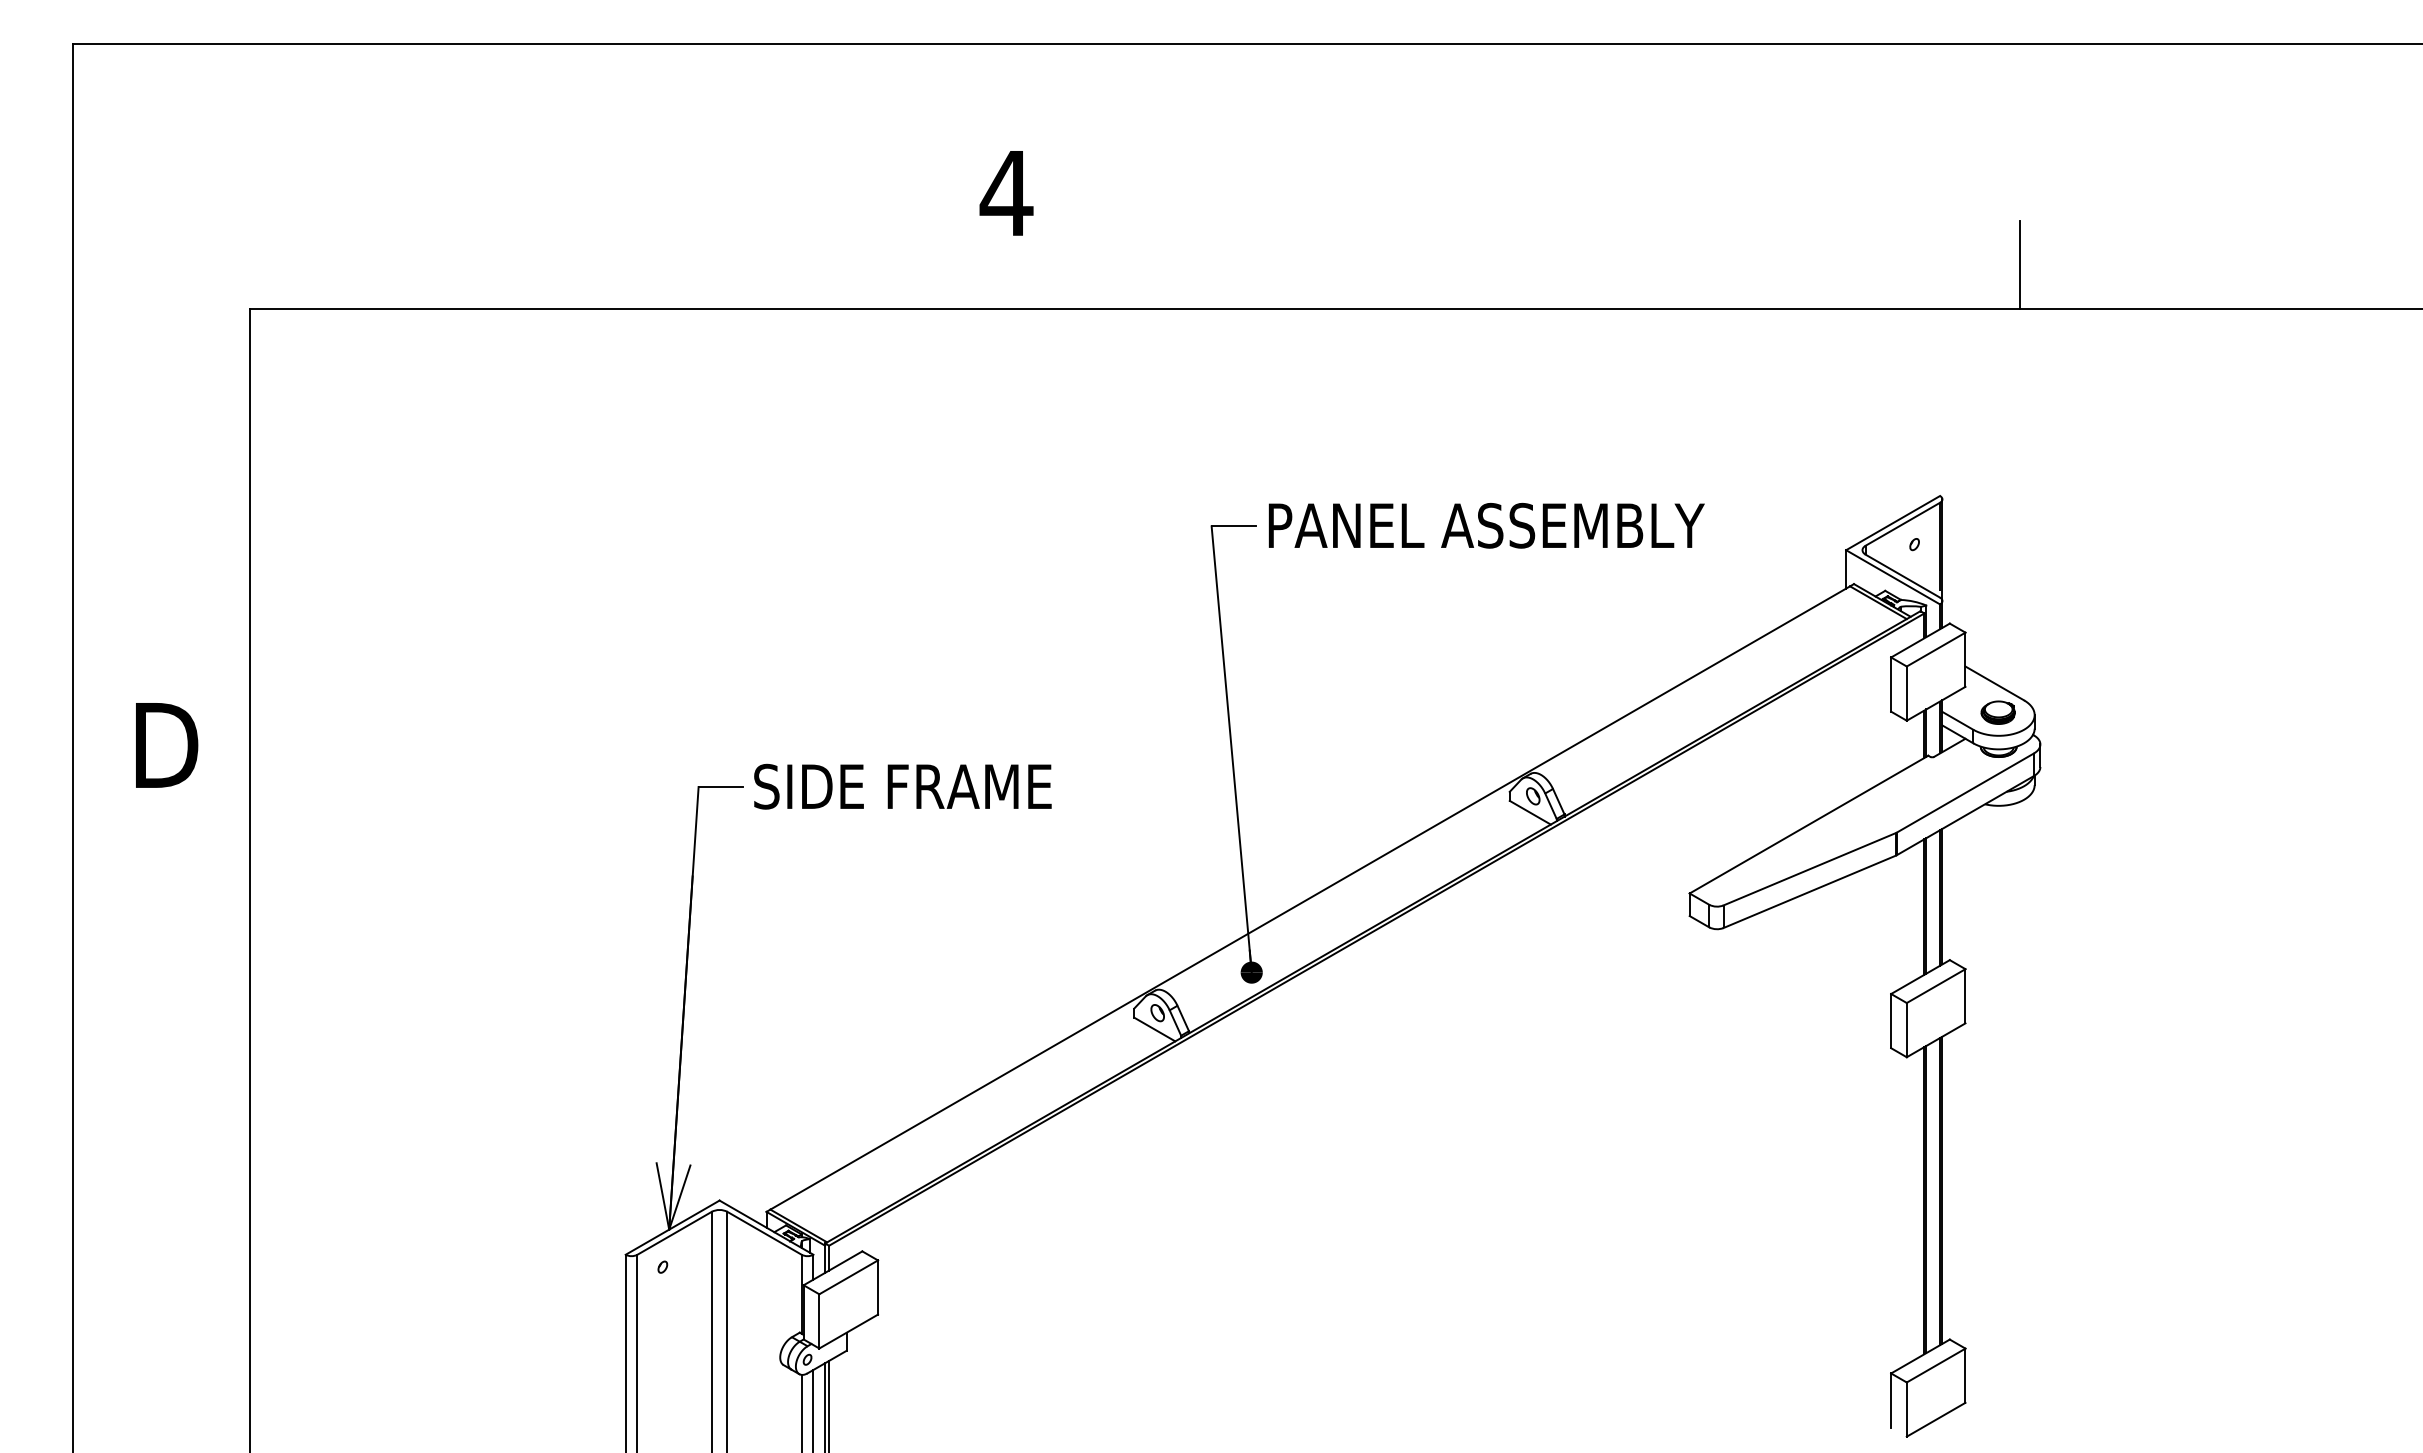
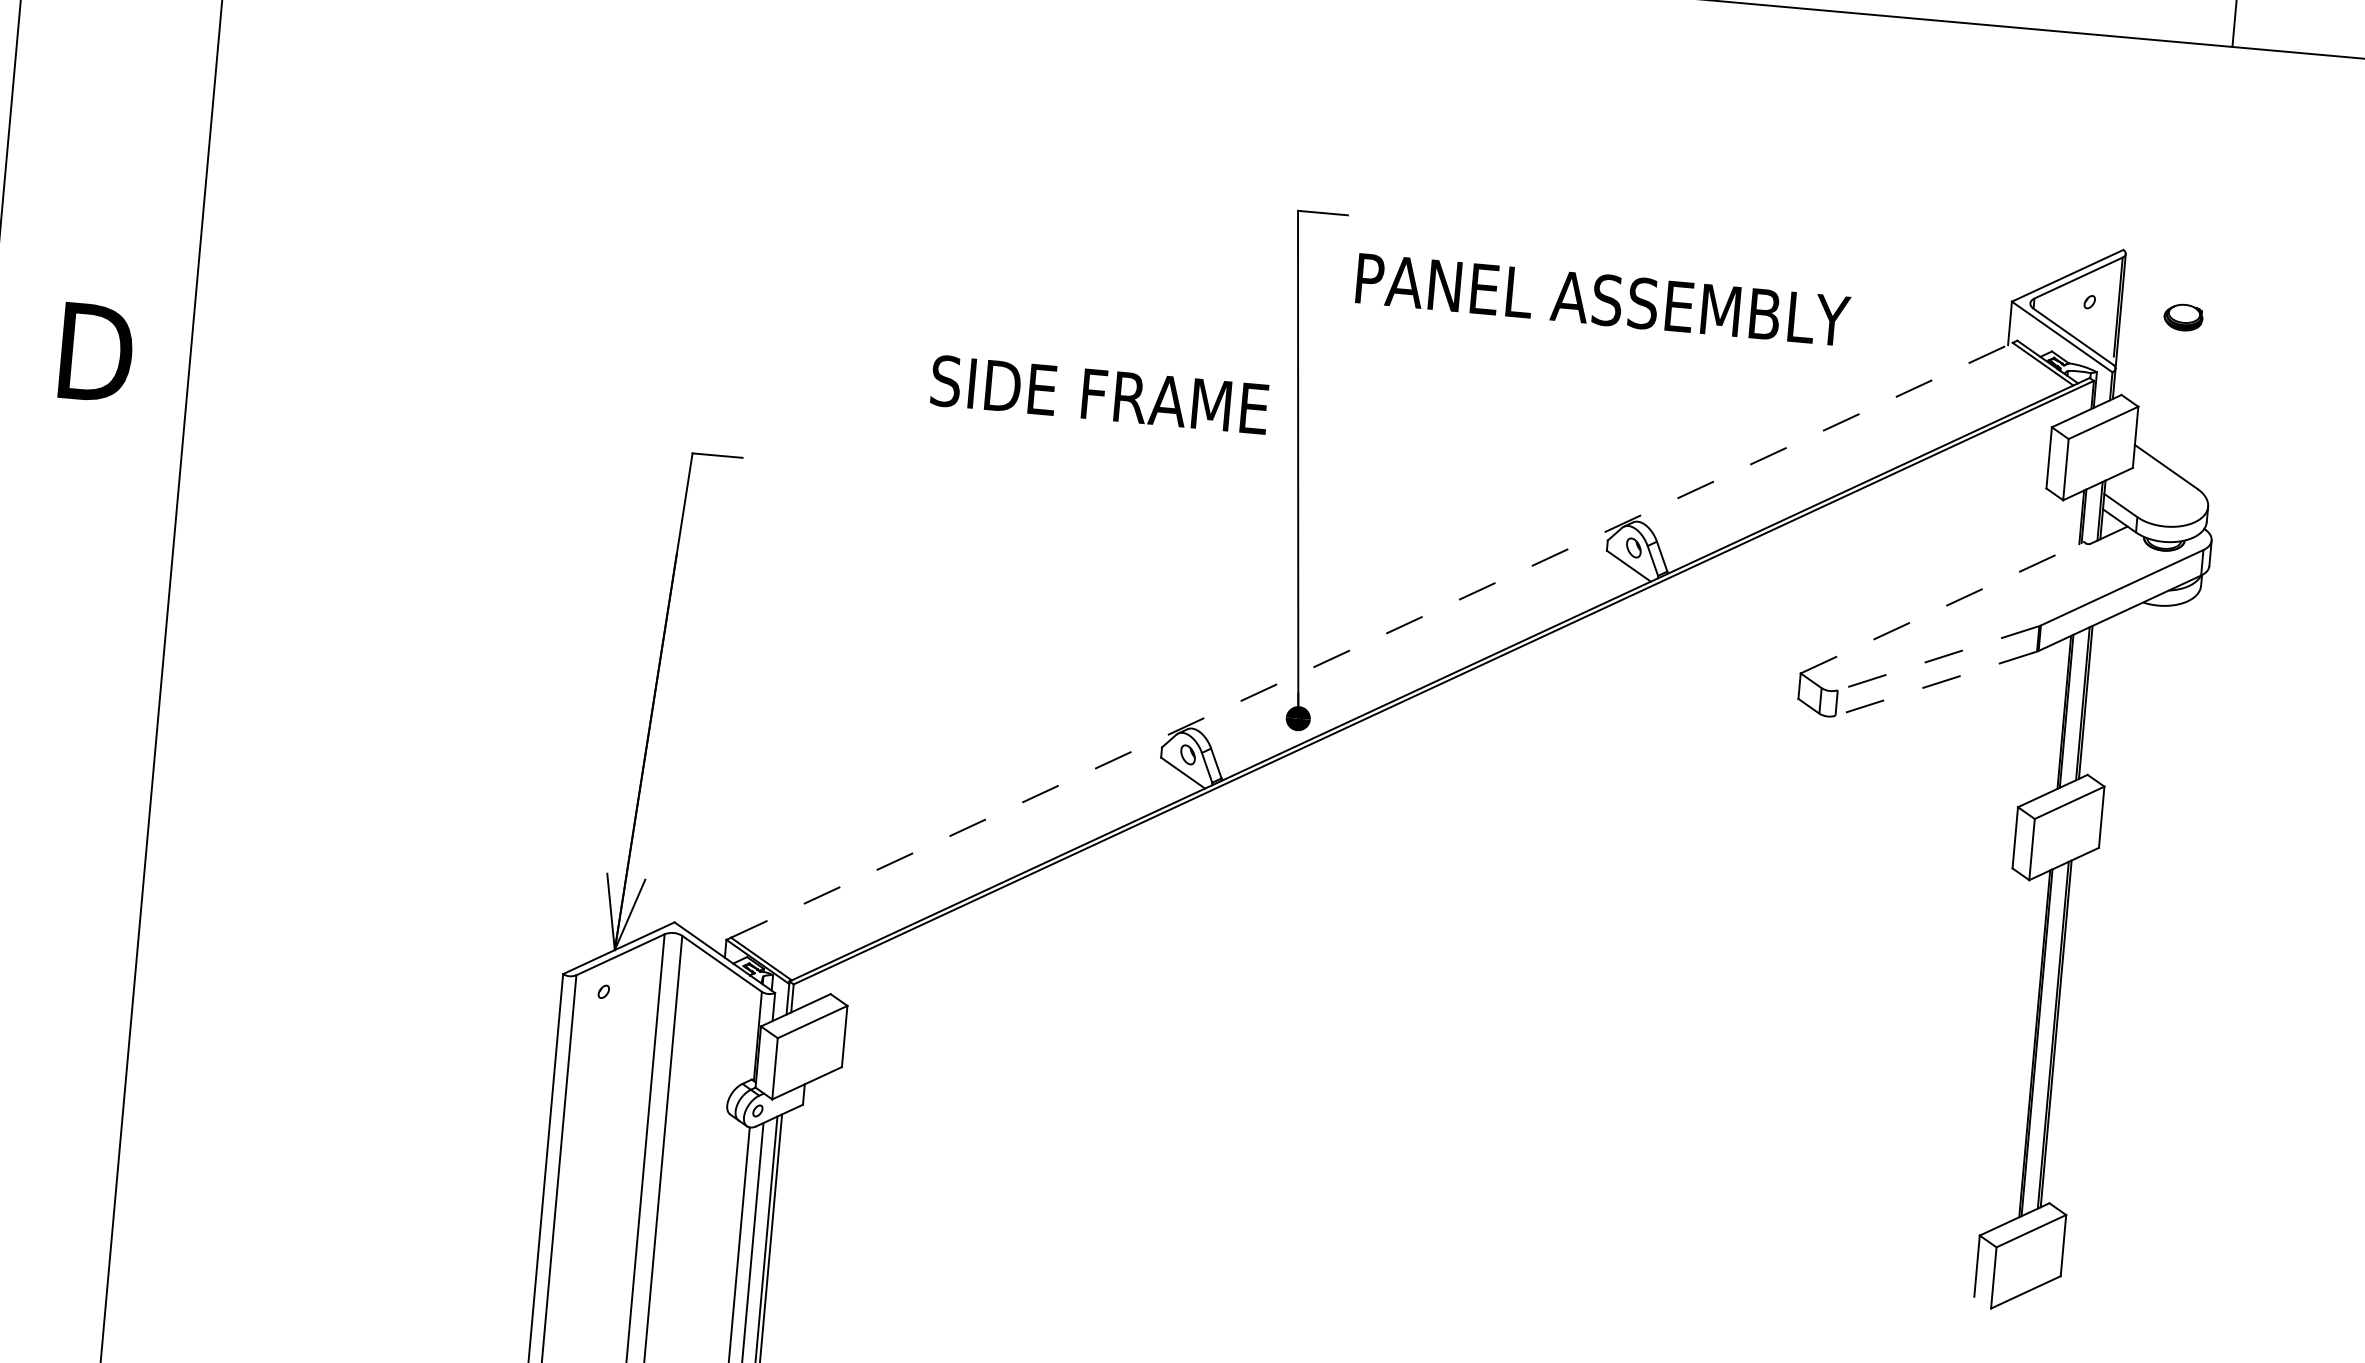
text: (1486, 525) -> (1602, 299), moved
part: (1997, 712) -> (2182, 317), moved
text: (902, 786) -> (1099, 394), moved
line: (1809, 824) -> (1942, 607), solid -> dashed
line: (1809, 869) -> (1938, 658), solid -> dashed
line: (1809, 892) -> (1936, 684), solid -> dashed
line: (1310, 897) -> (1372, 639), solid -> dashed

